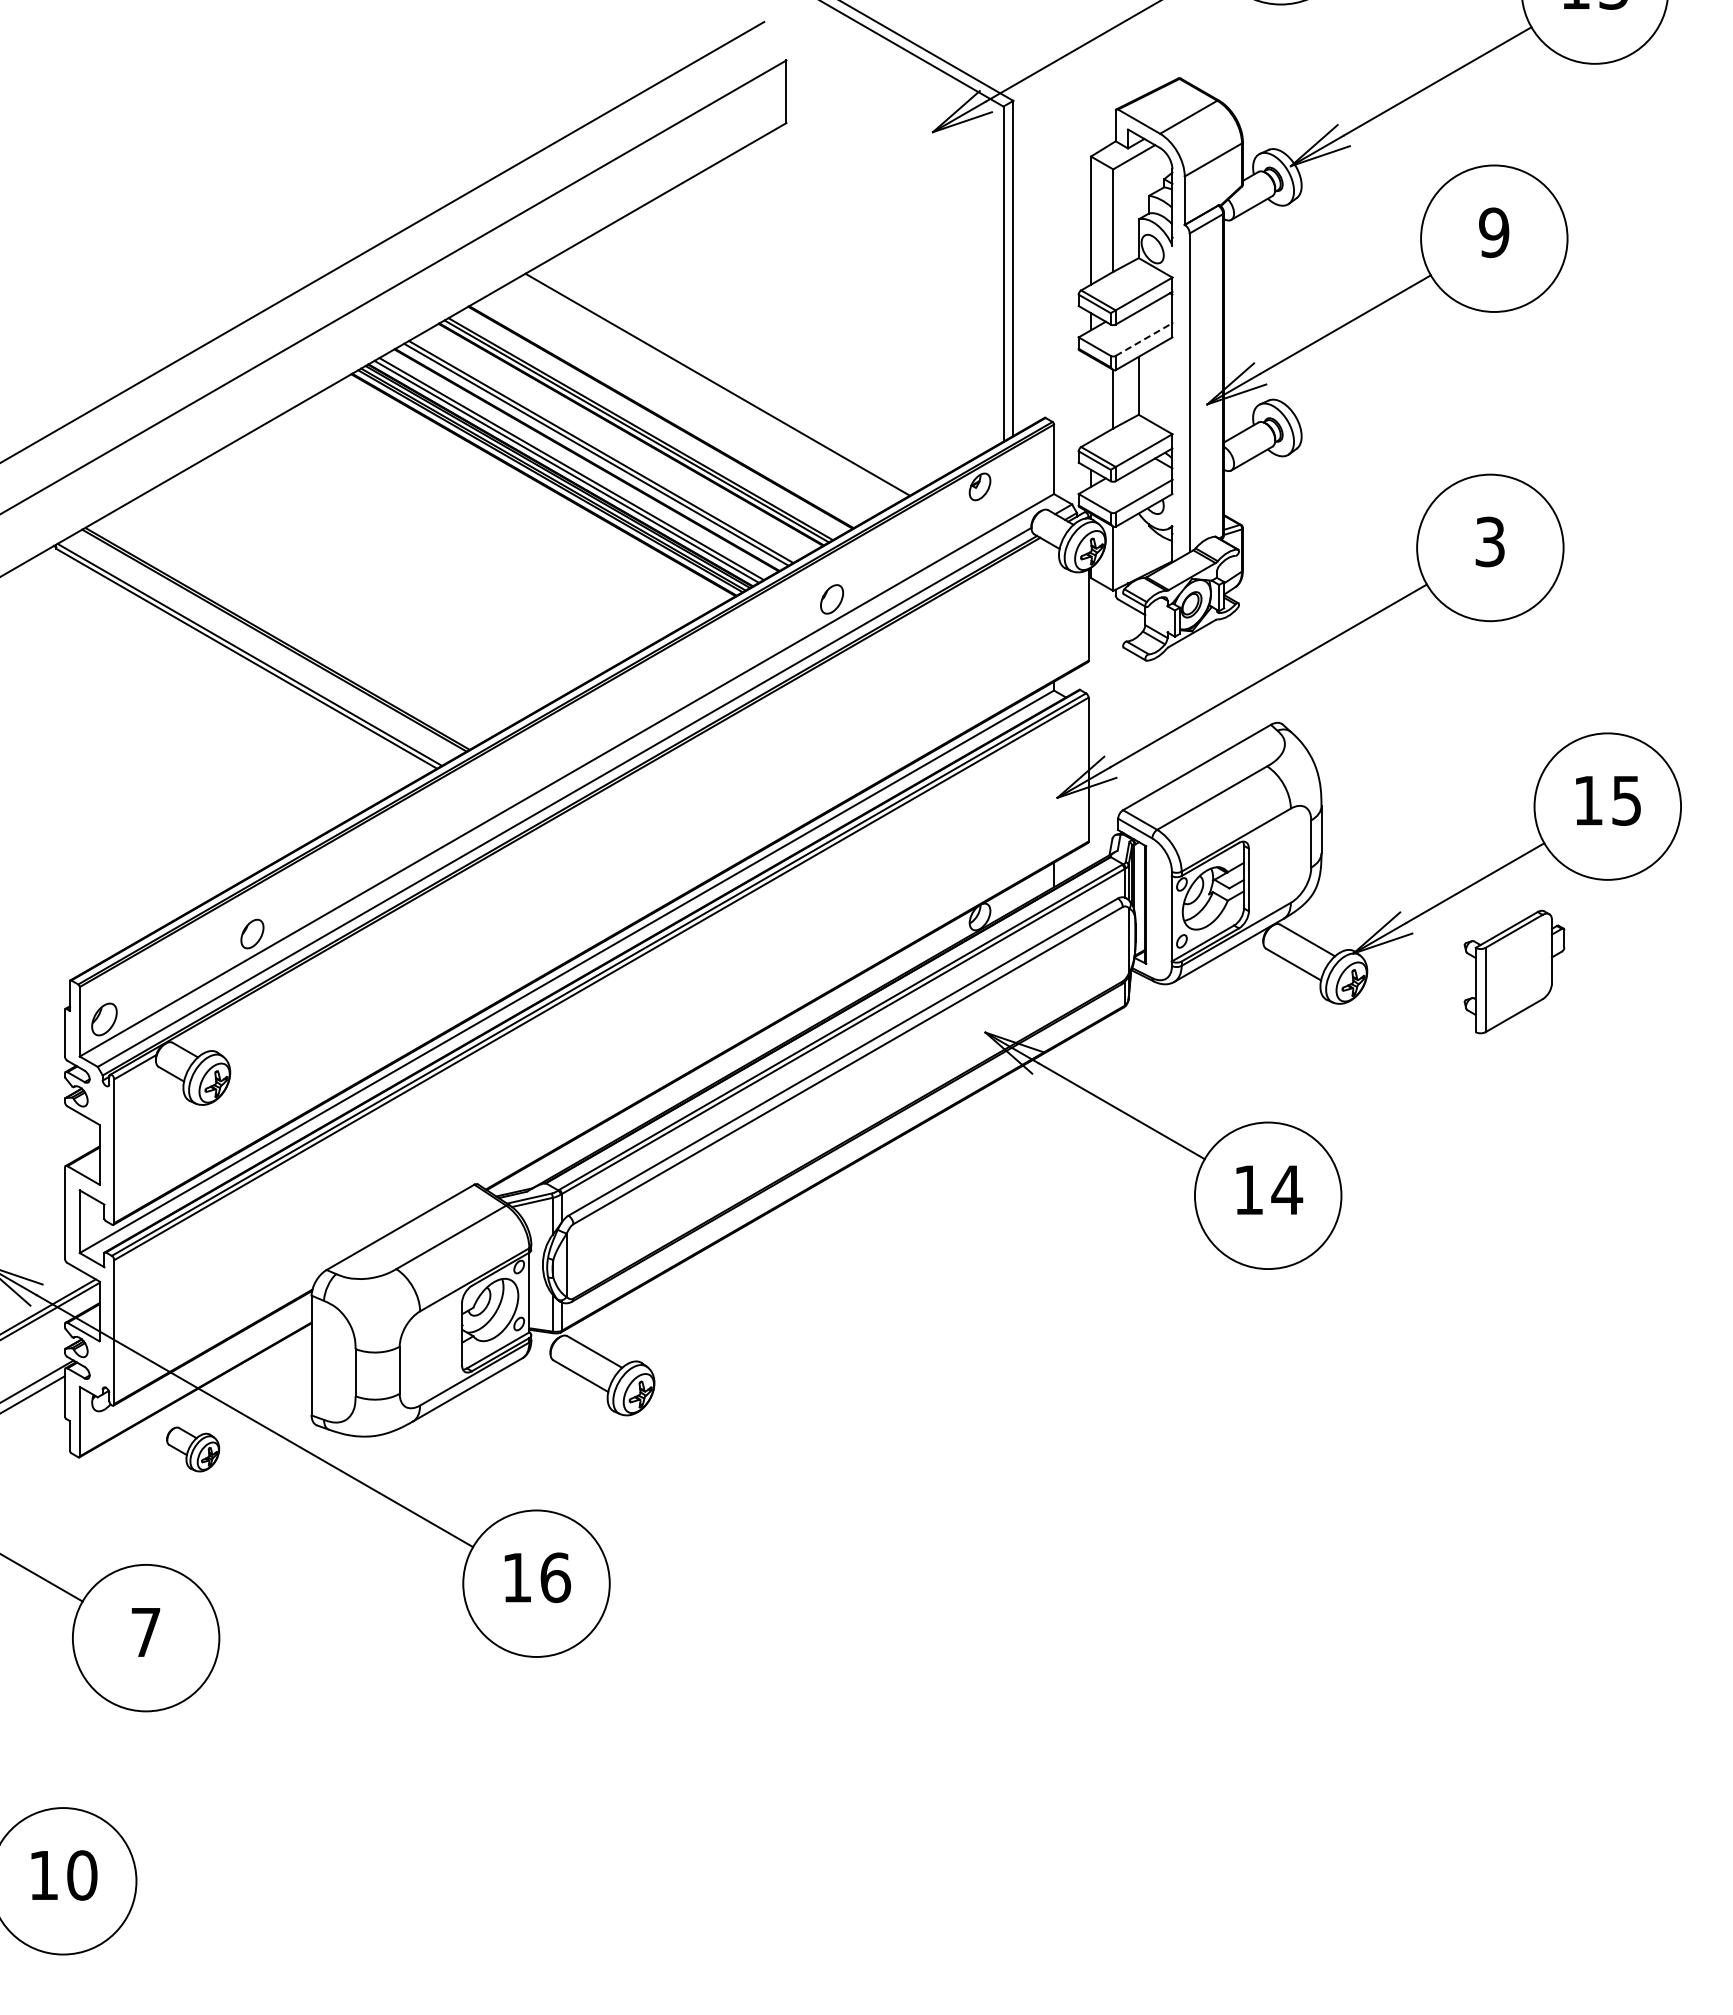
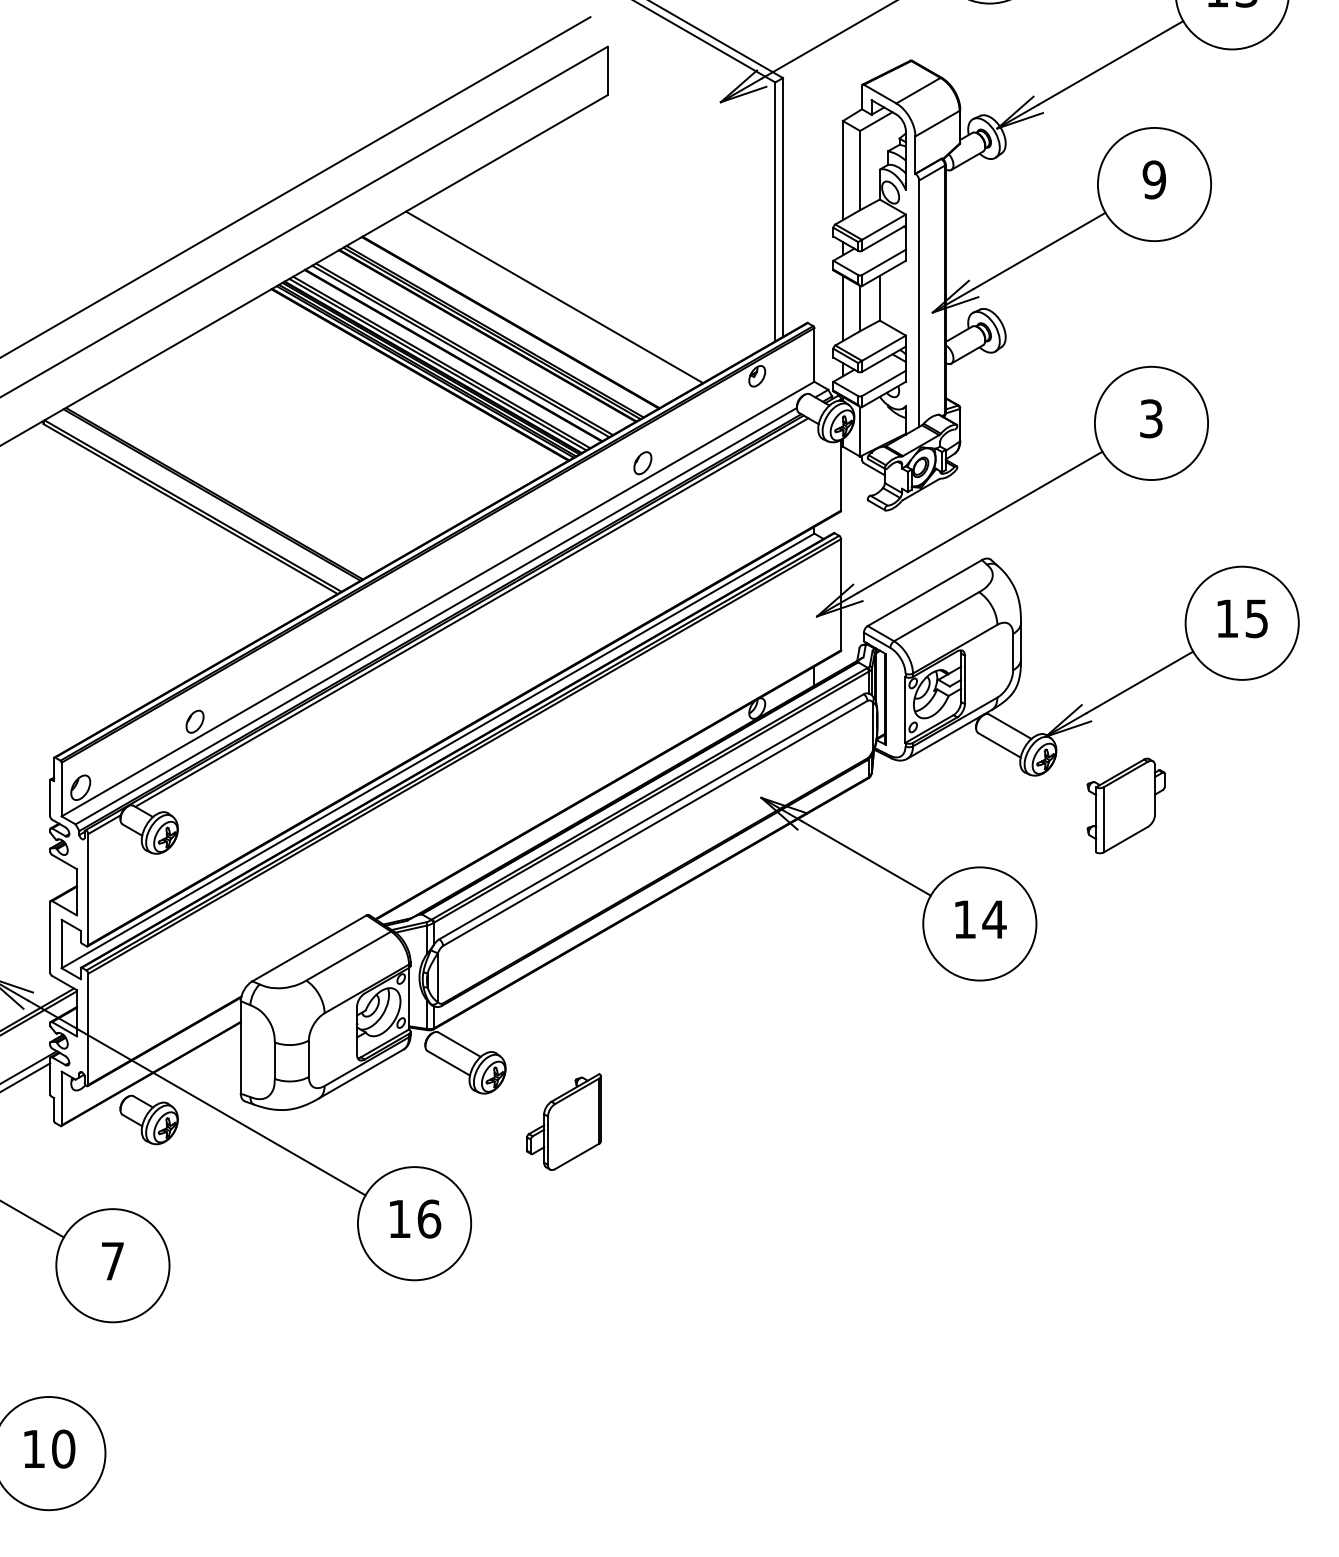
line: (1144, 339) -> (884, 262), dashed -> solid
line: (1091, 399) -> (843, 308), added
line: (610, 792) -> (471, 612), added
part: (1514, 971) -> (1126, 805), moved
part: (193, 1449) -> (149, 1119), size x1.43
part: (729, 1452) -> (563, 1122), added

